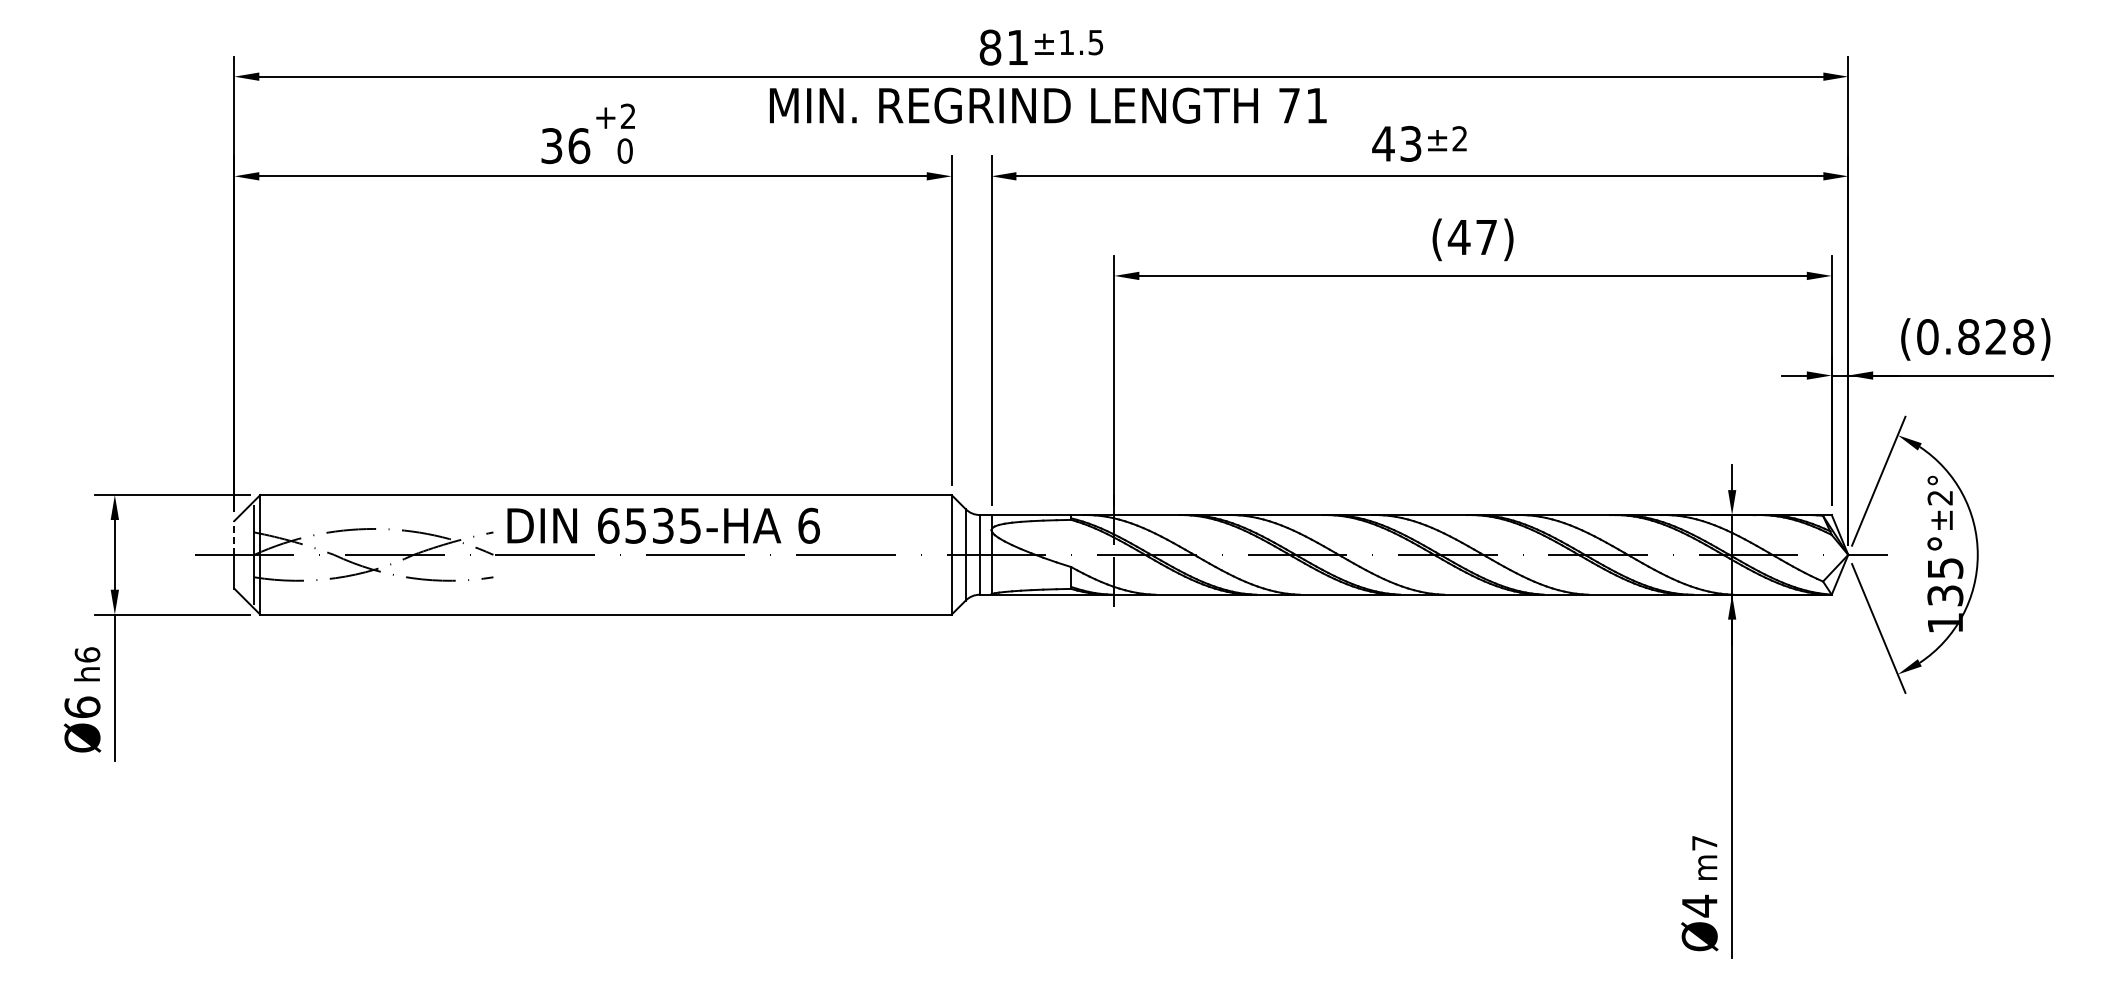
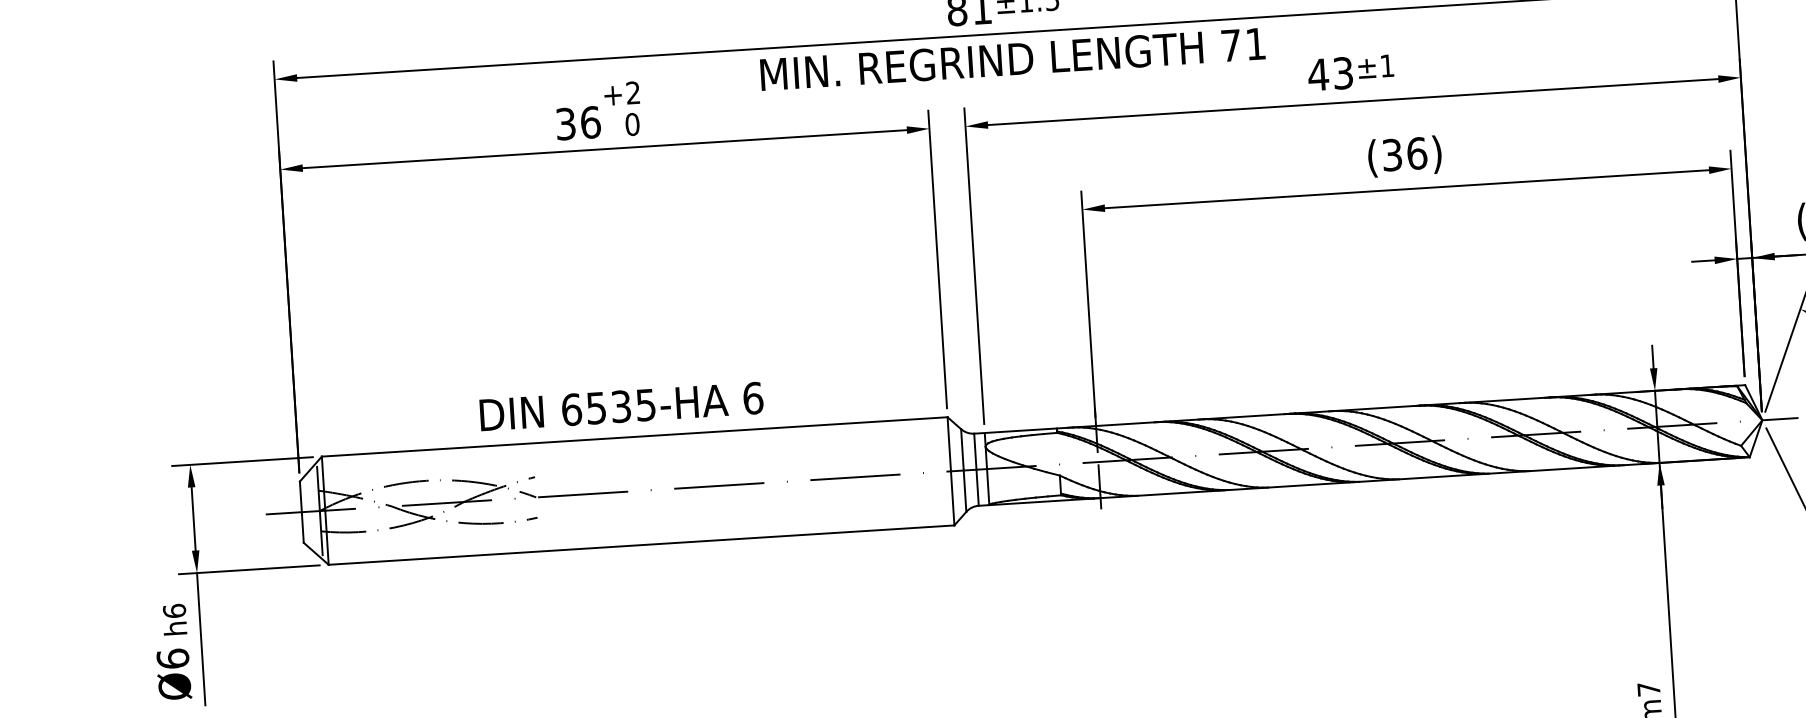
text: (1459, 138) -> (1386, 65), ±2 -> ±1
text: (1472, 237) -> (1404, 154), (47) -> (36)
text: (663, 525) -> (621, 406), moved
line: (234, 537) -> (300, 496), dashed -> solid

